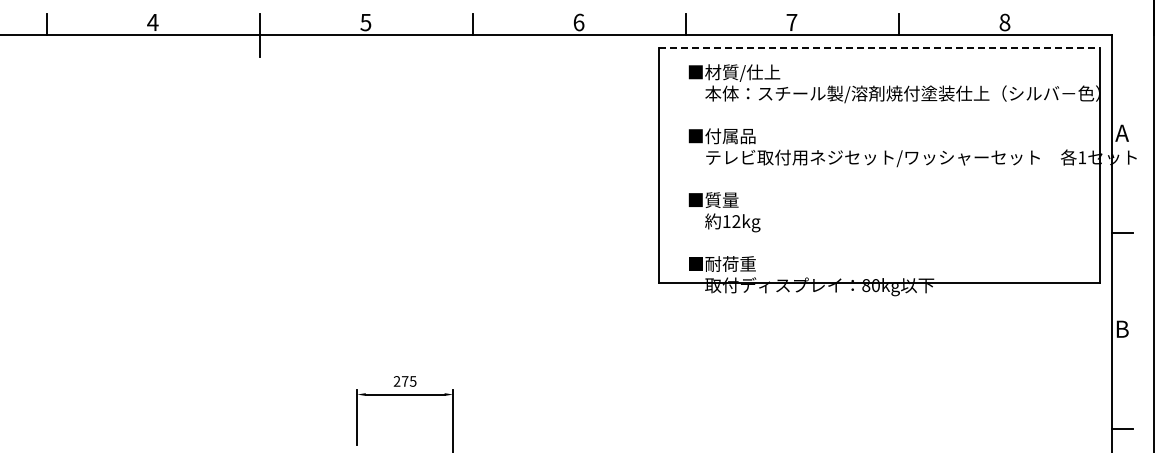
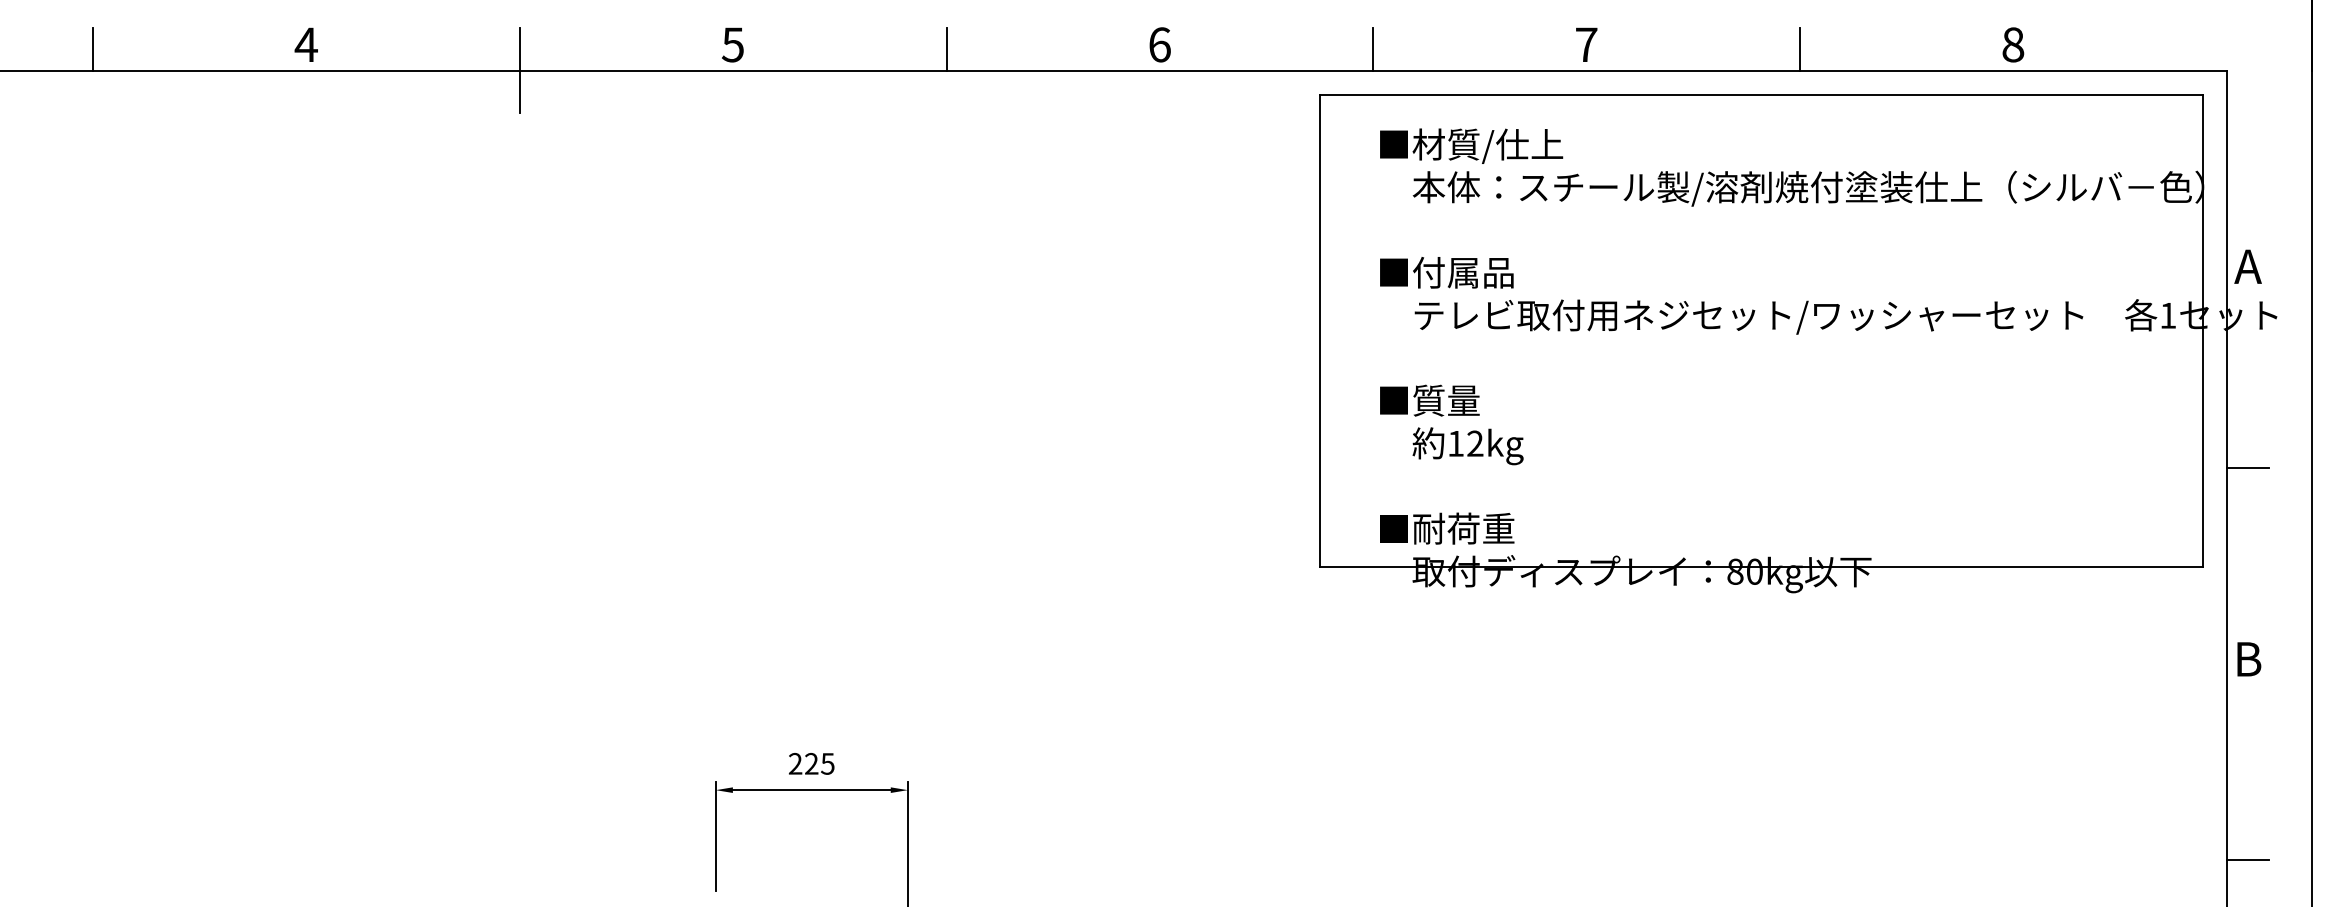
line: (879, 47) -> (1761, 94), dashed -> solid
text: (404, 381) -> (810, 764), 275 -> 225

